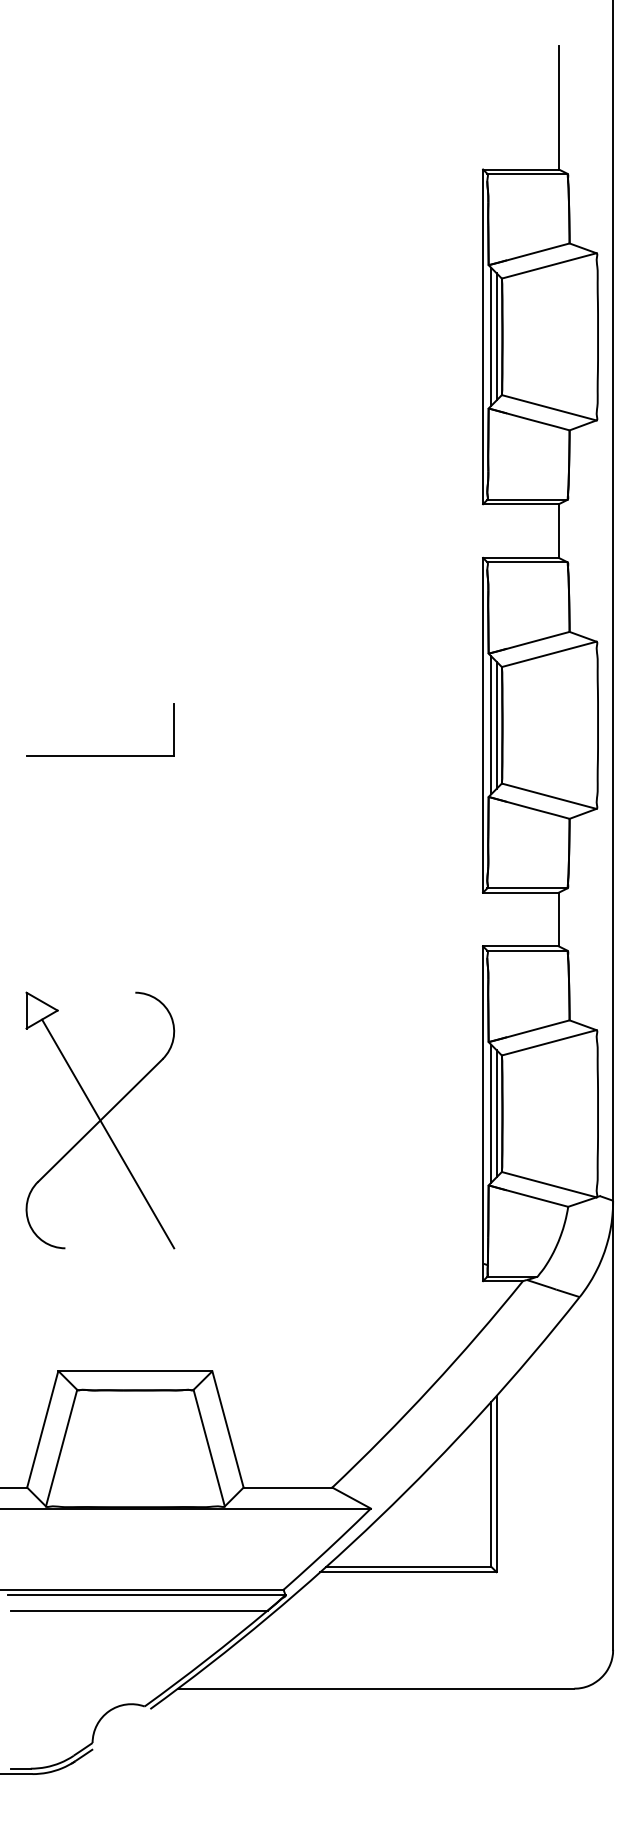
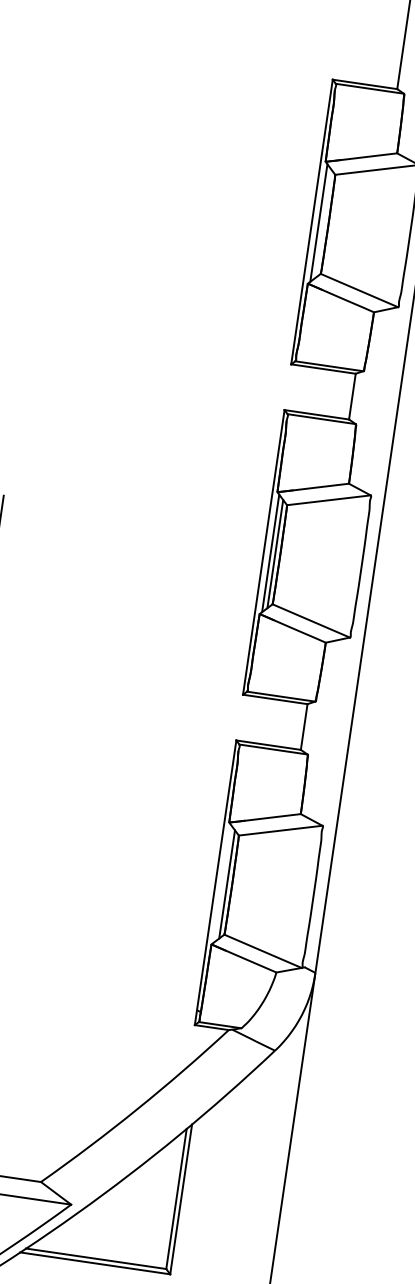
line: (496, 336) -> (323, 223), removed
line: (491, 1113) -> (222, 883), removed

